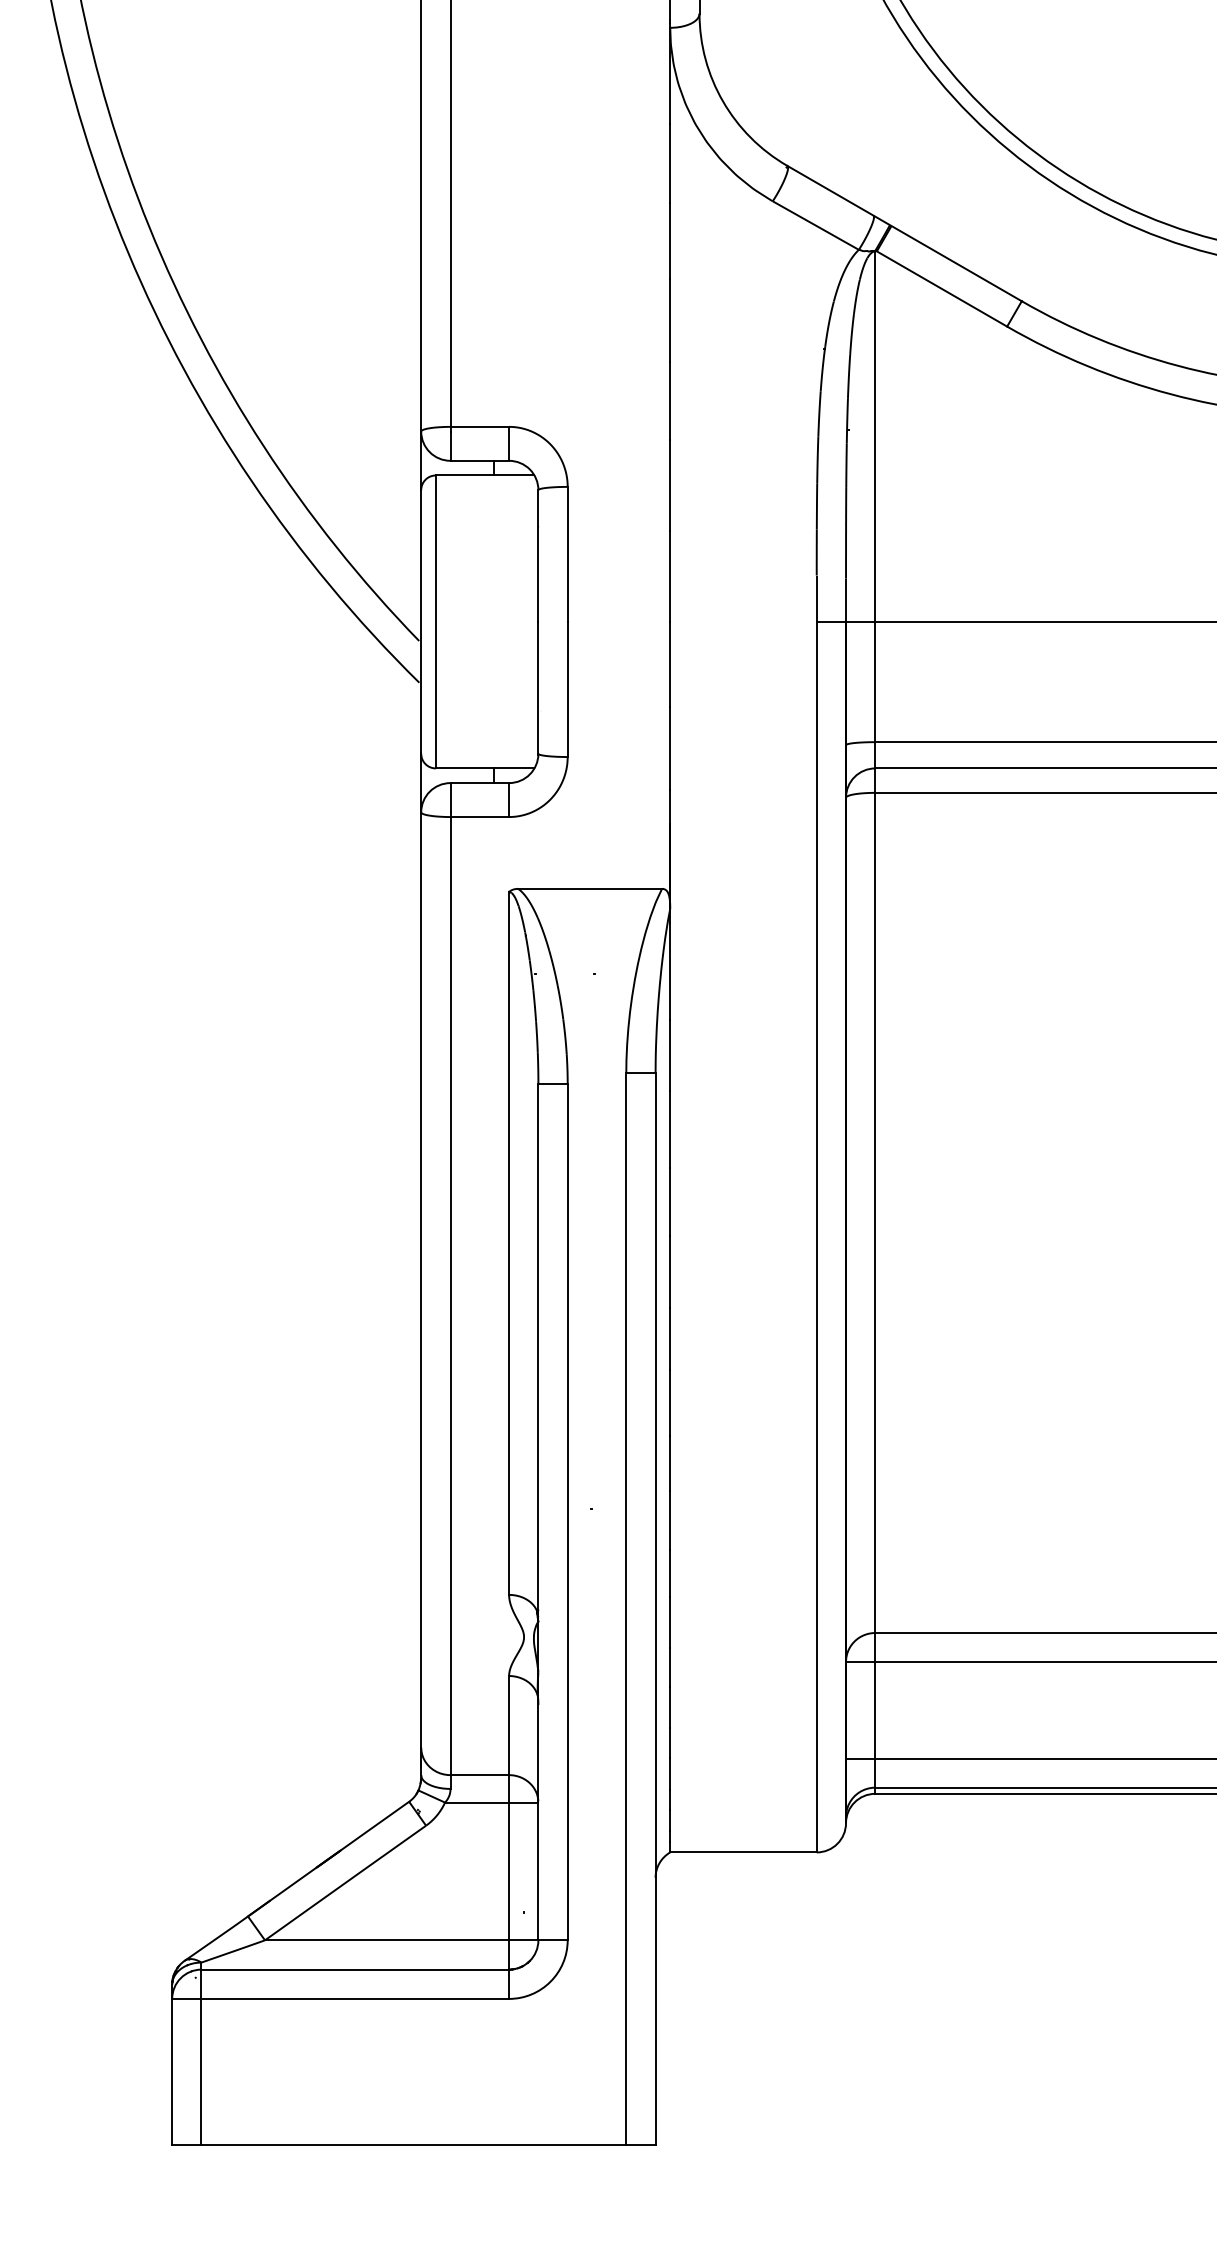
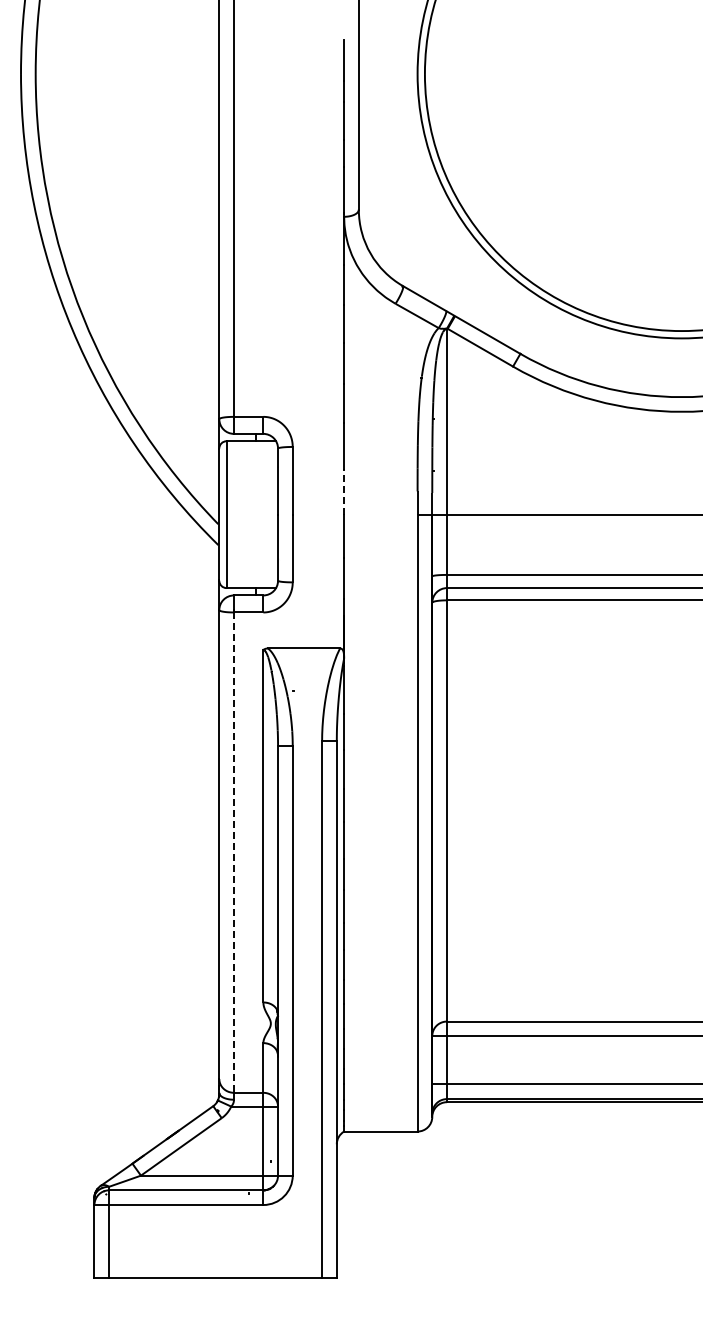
line: (670, 575) -> (344, 491), solid -> dashed
line: (449, 1297) -> (233, 853), solid -> dashed

